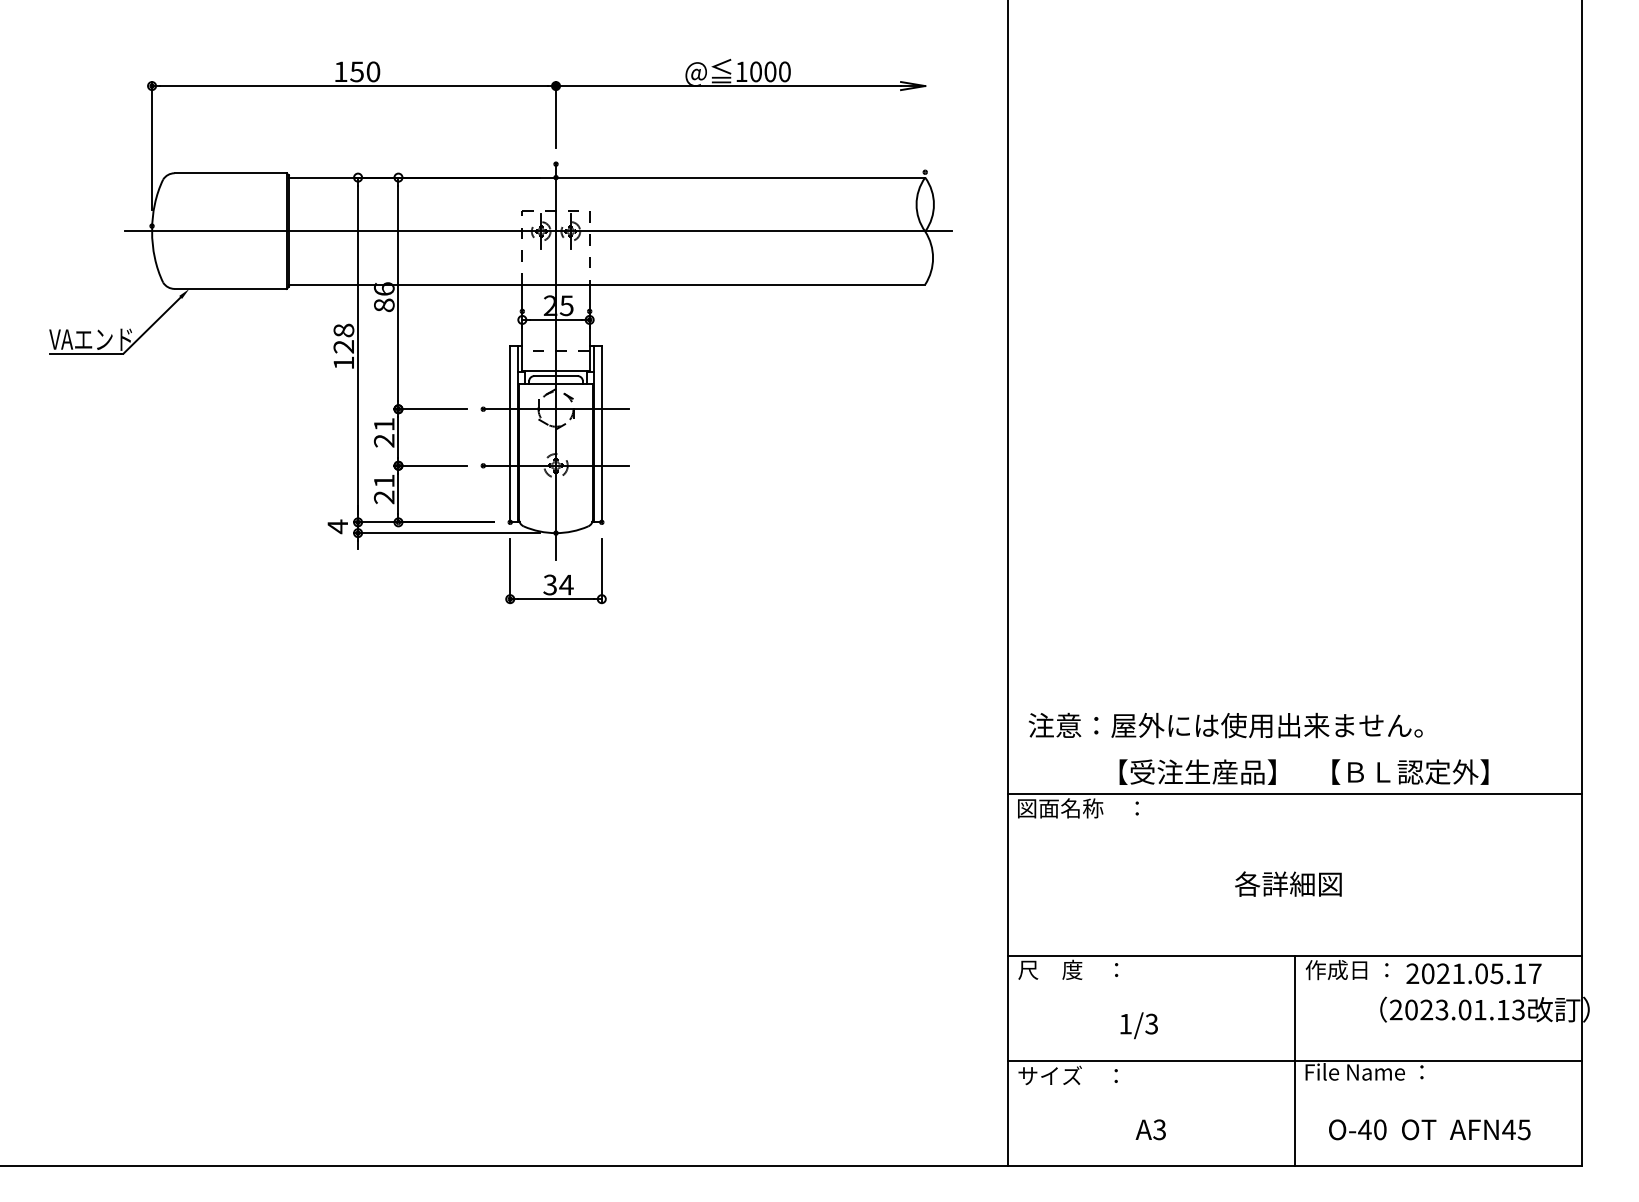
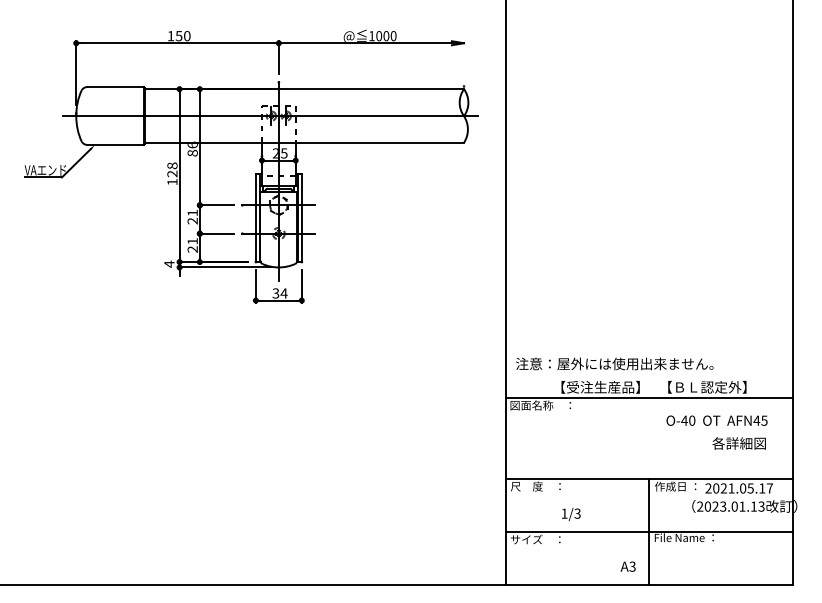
text: (1287, 884) -> (738, 443), moved
text: (1149, 1129) -> (627, 566), moved
text: (1428, 1129) -> (716, 420), moved

